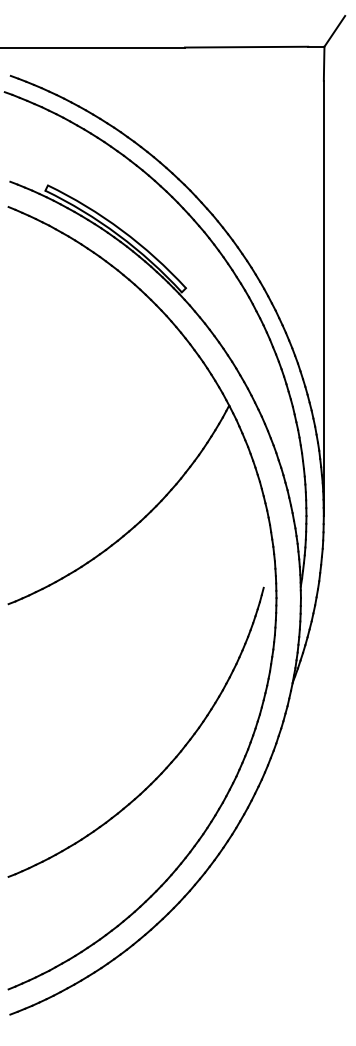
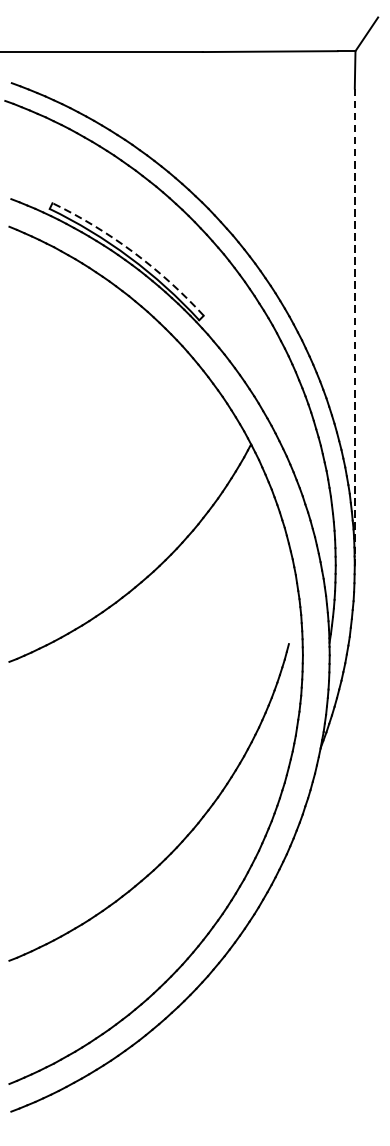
arc: (121, 230) -> (133, 252), solid -> dashed
line: (323, 298) -> (354, 327), solid -> dashed

